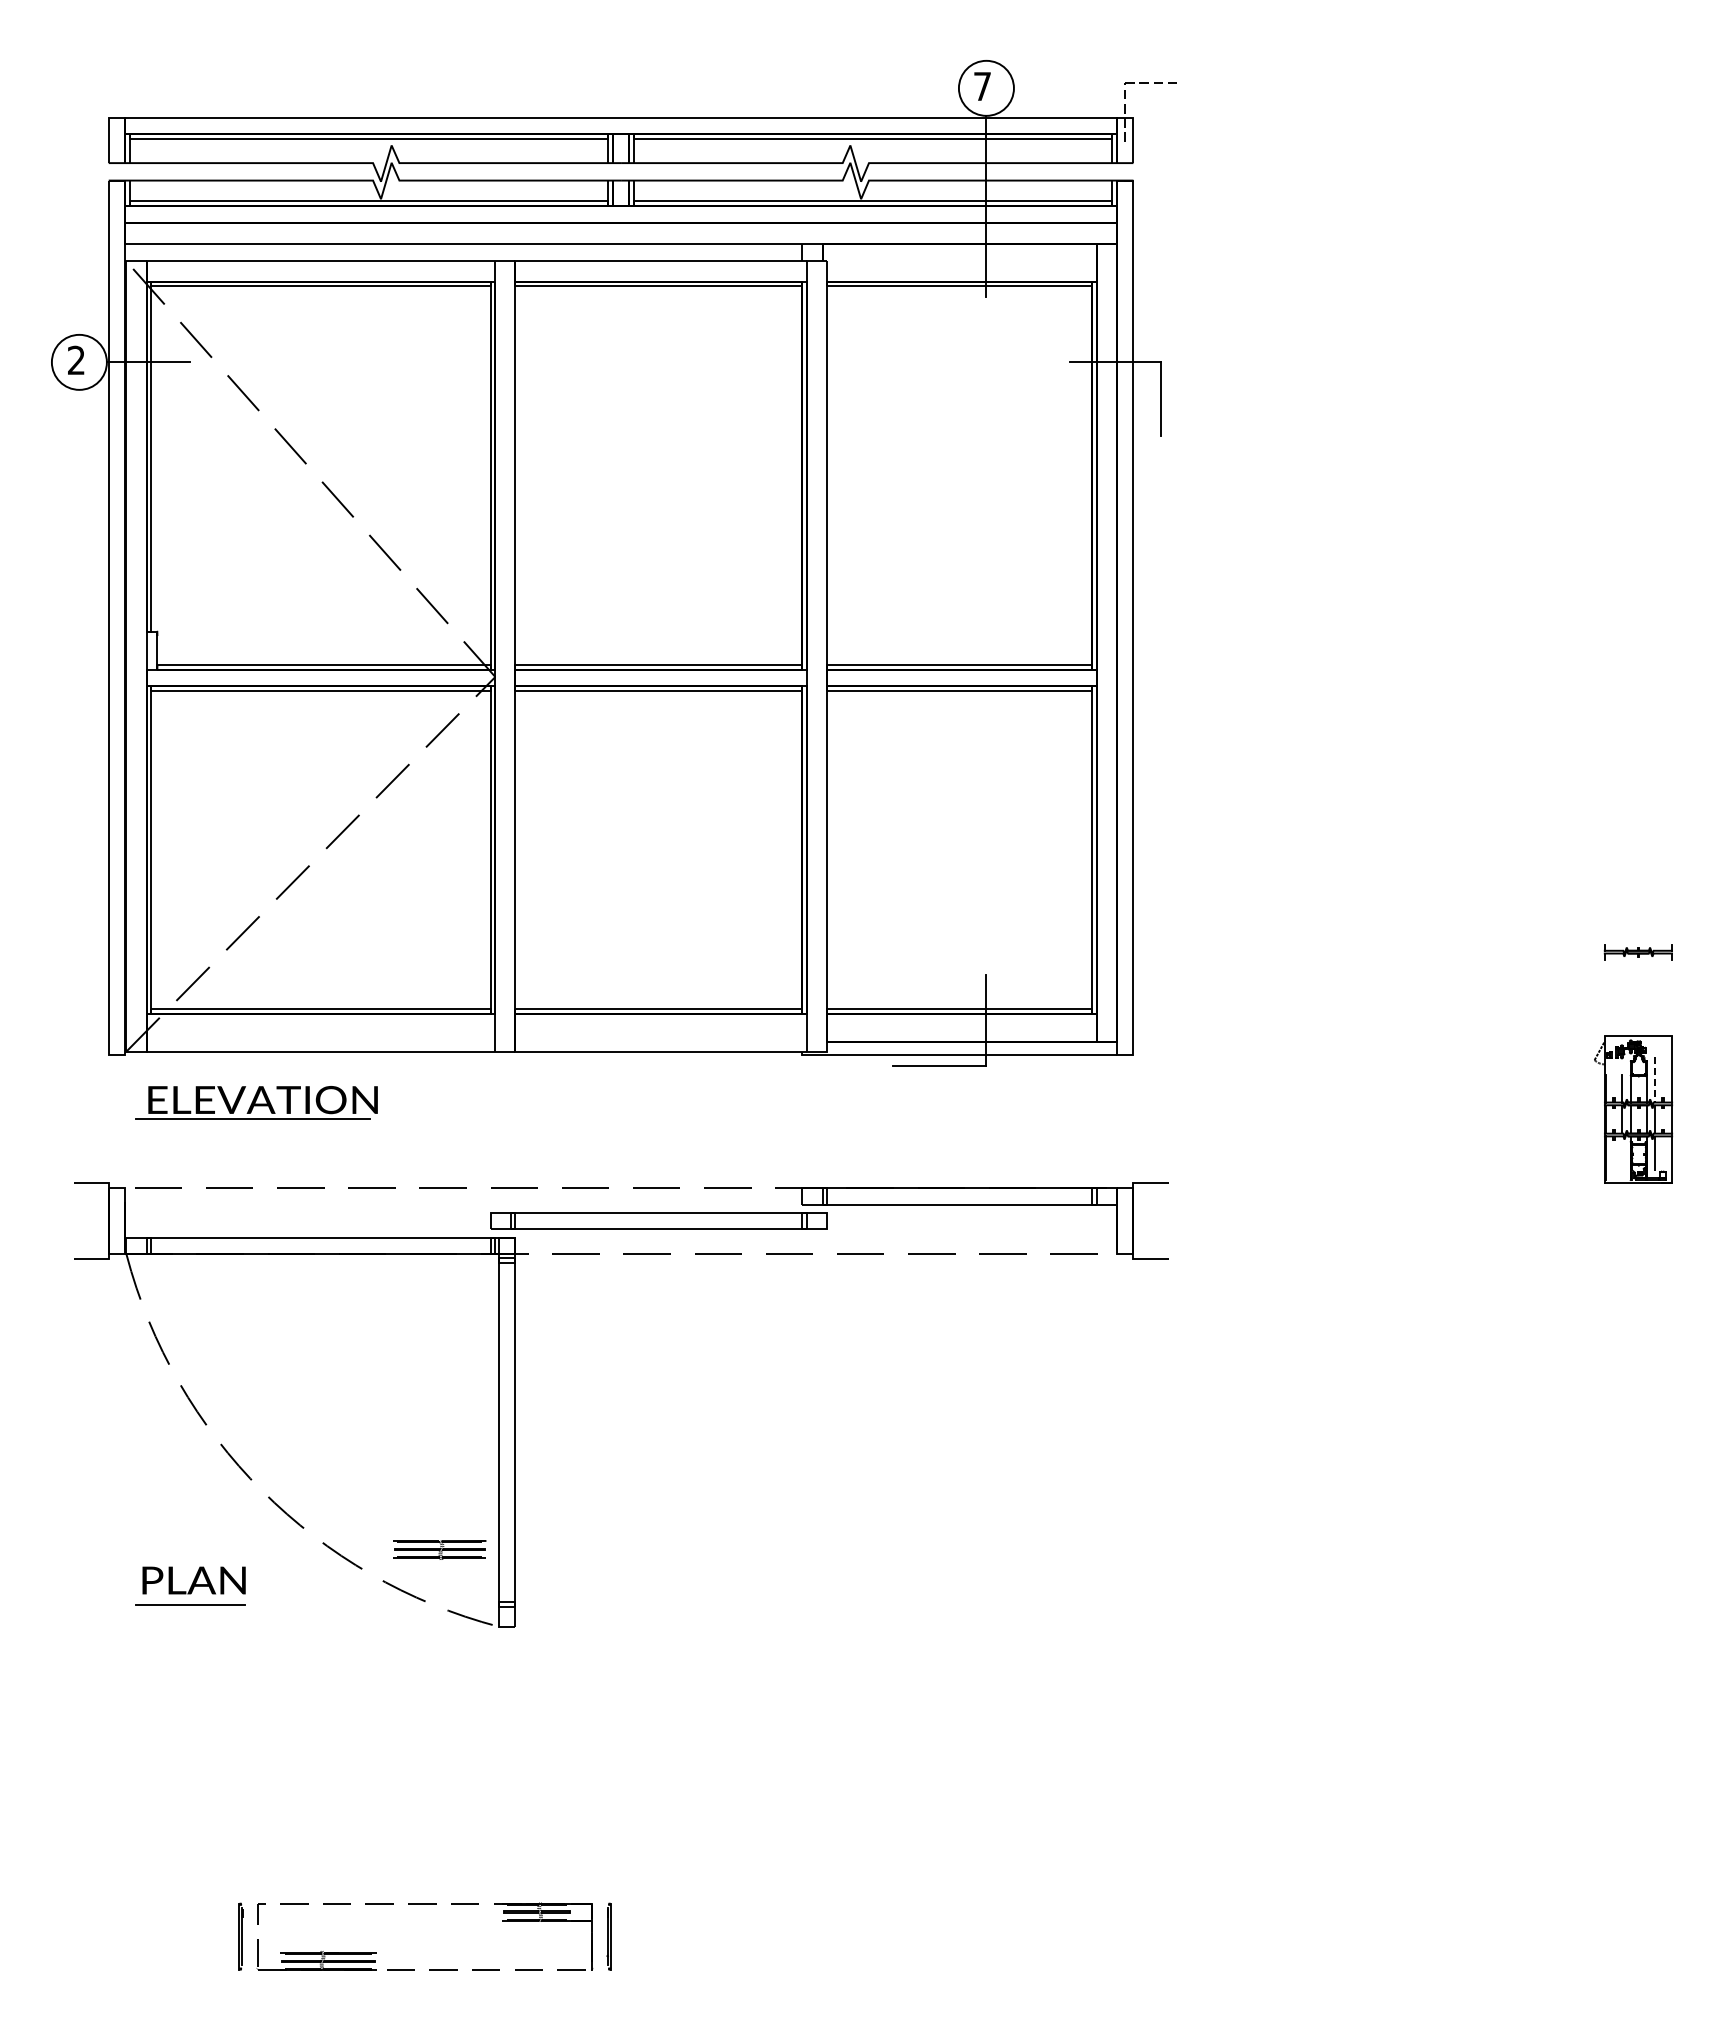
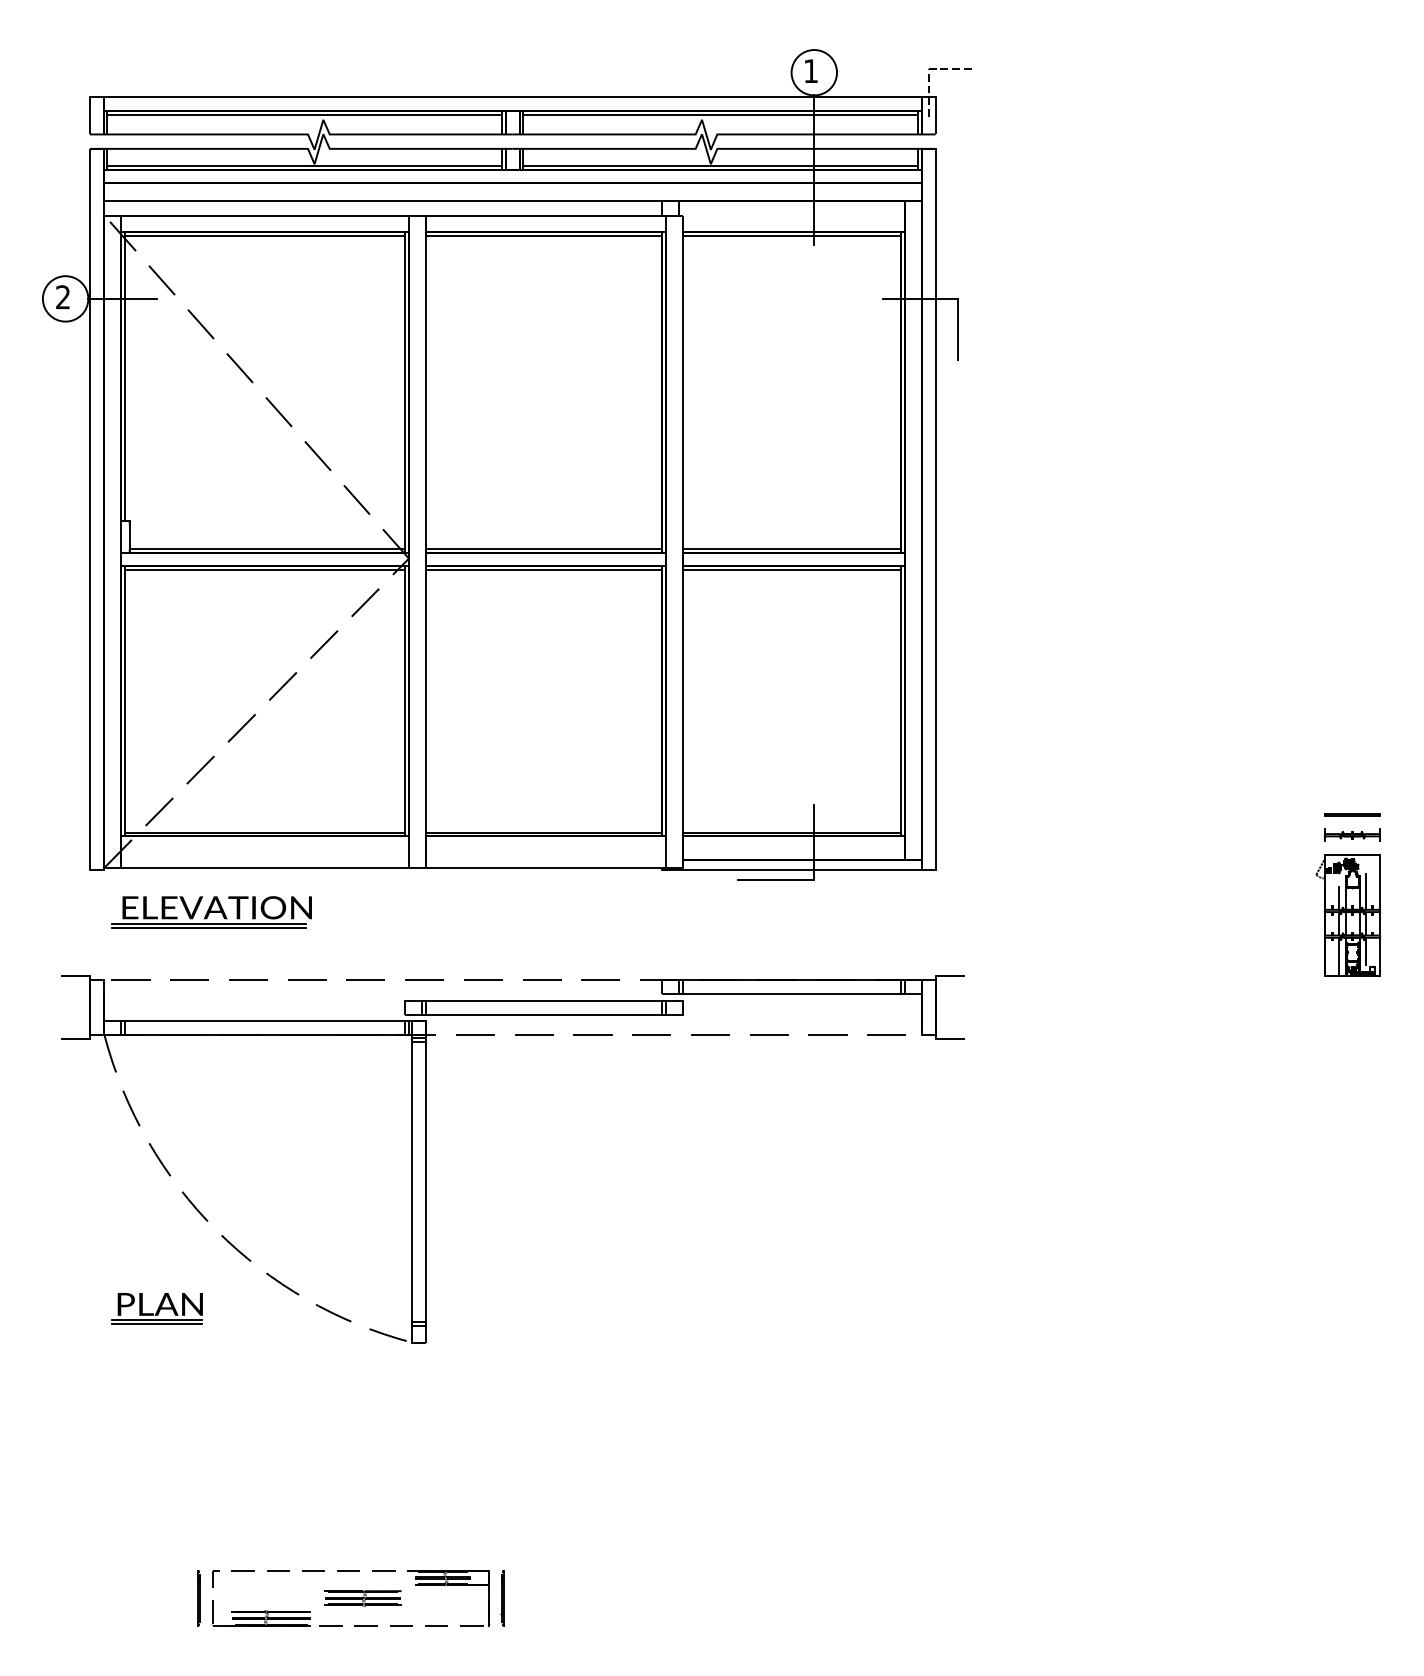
text: (982, 86) -> (811, 71), 7 -> 1
part: (1637, 952) -> (1351, 835), moved
line: (1638, 986) -> (1352, 814), added
line: (1654, 1079) -> (1365, 890), dashed -> solid
line: (252, 1124) -> (208, 927), added
line: (1622, 1158) -> (1339, 956), added
part: (439, 1549) -> (362, 1598), moved
line: (189, 1599) -> (156, 1320), added

